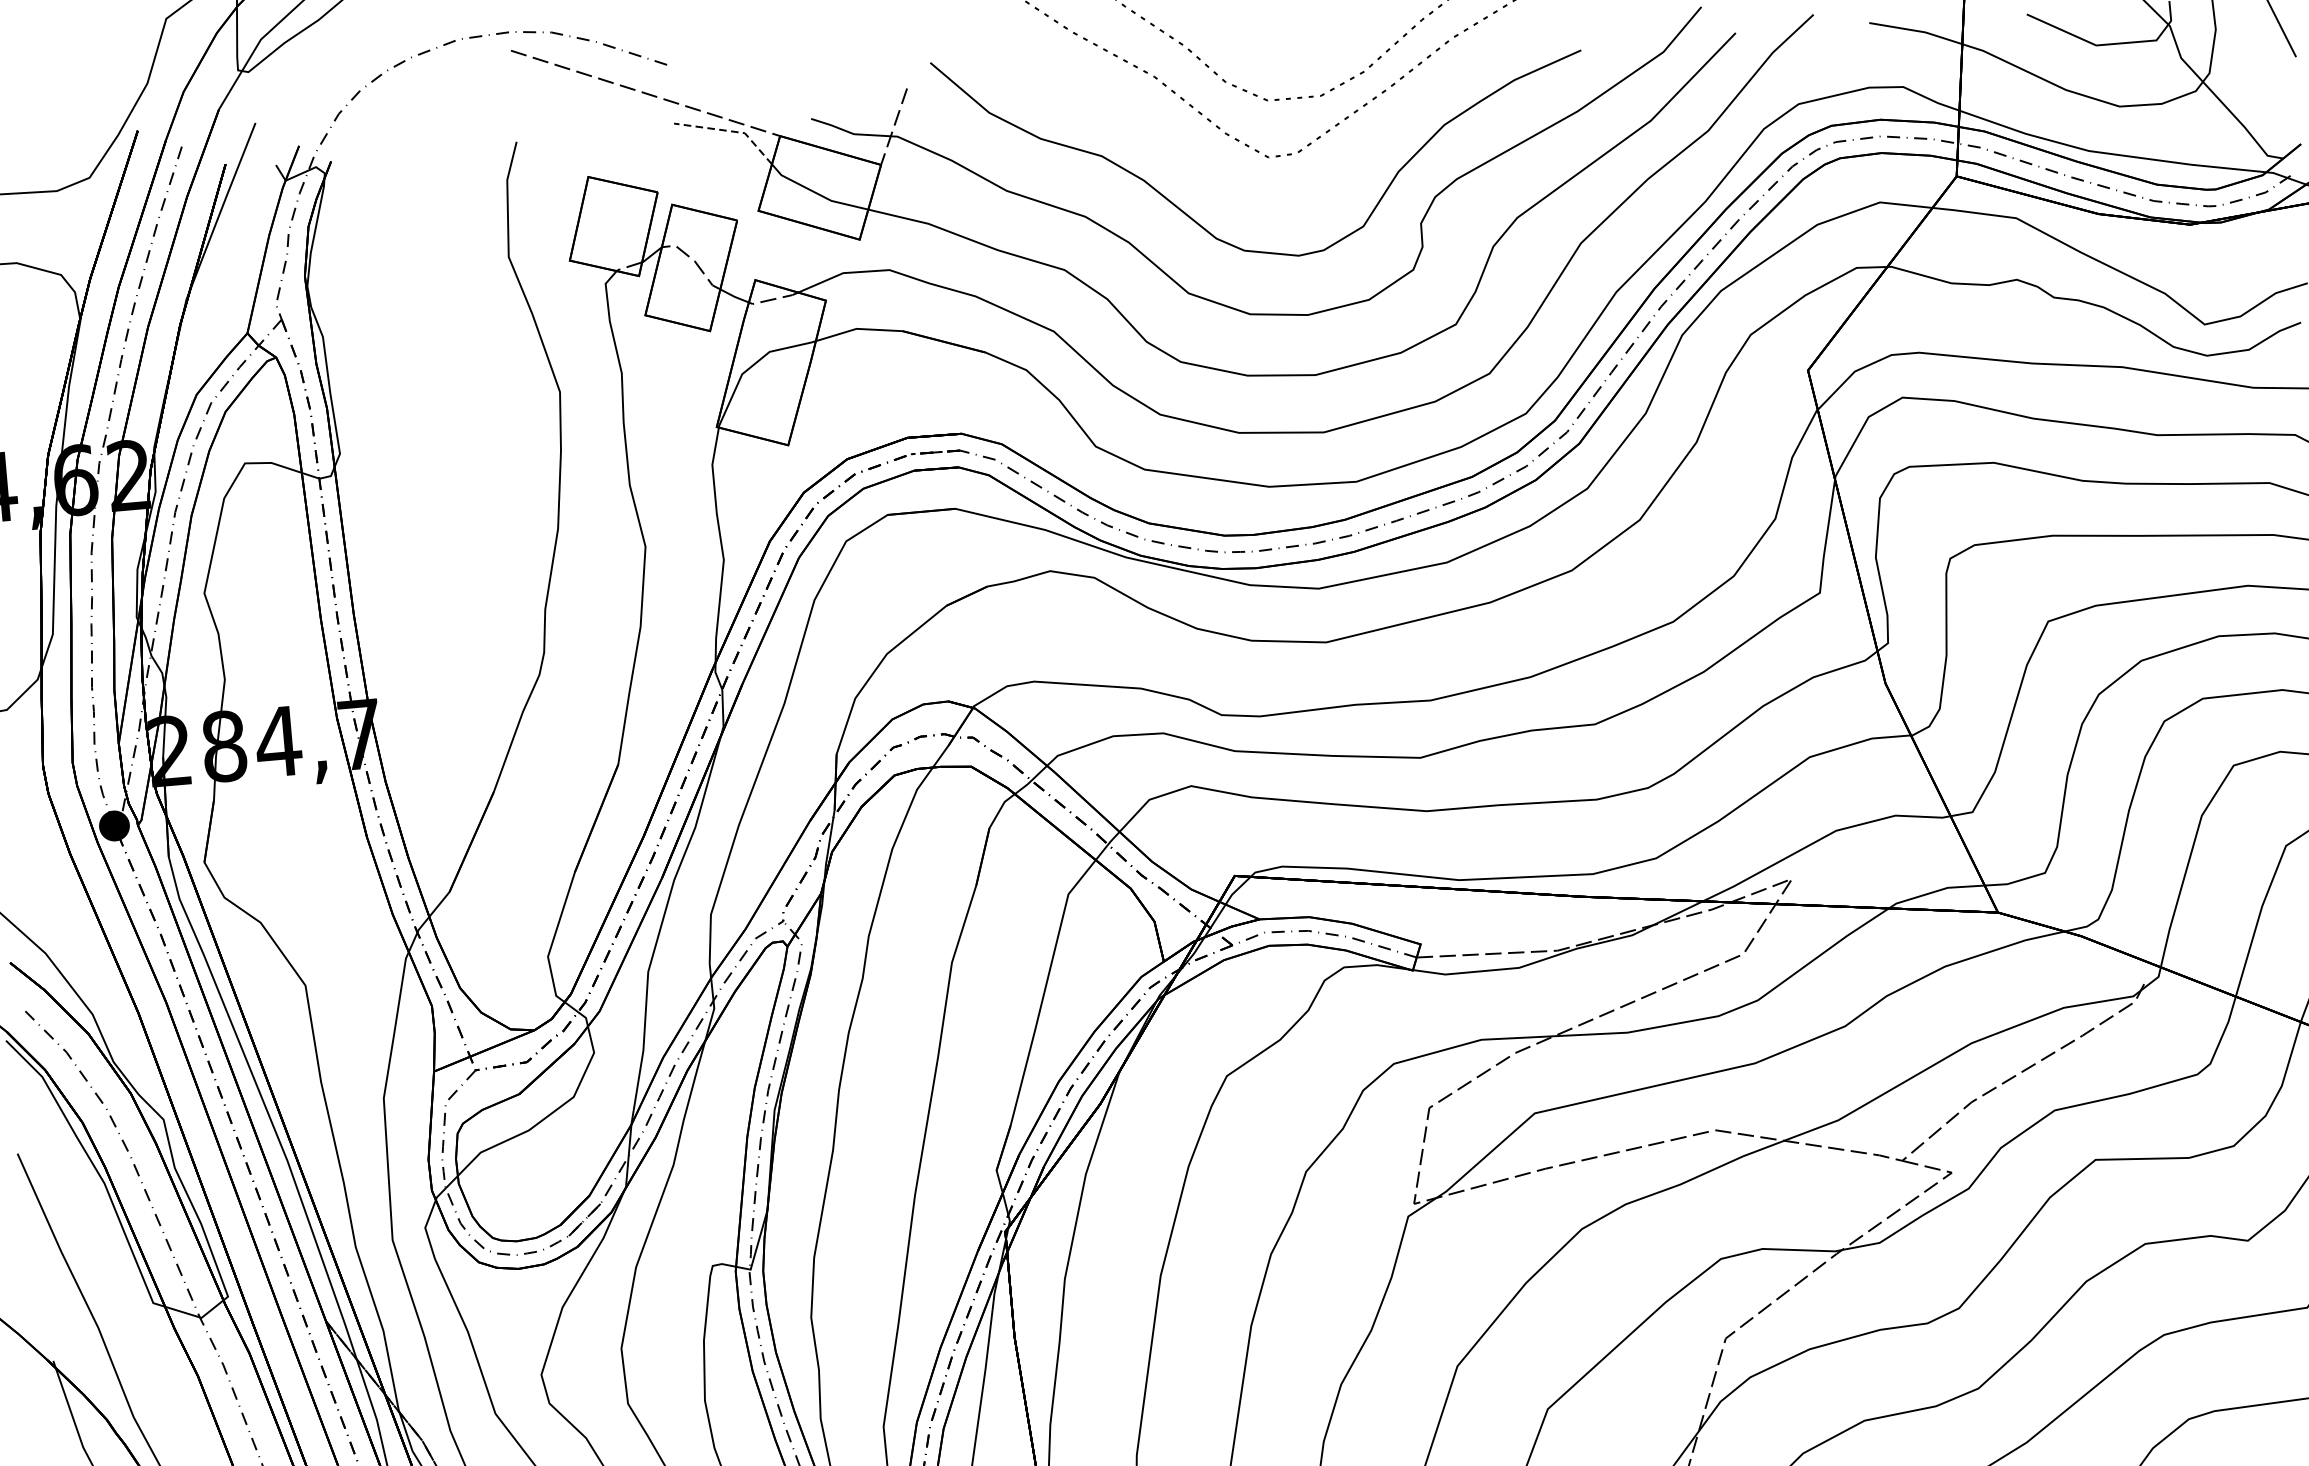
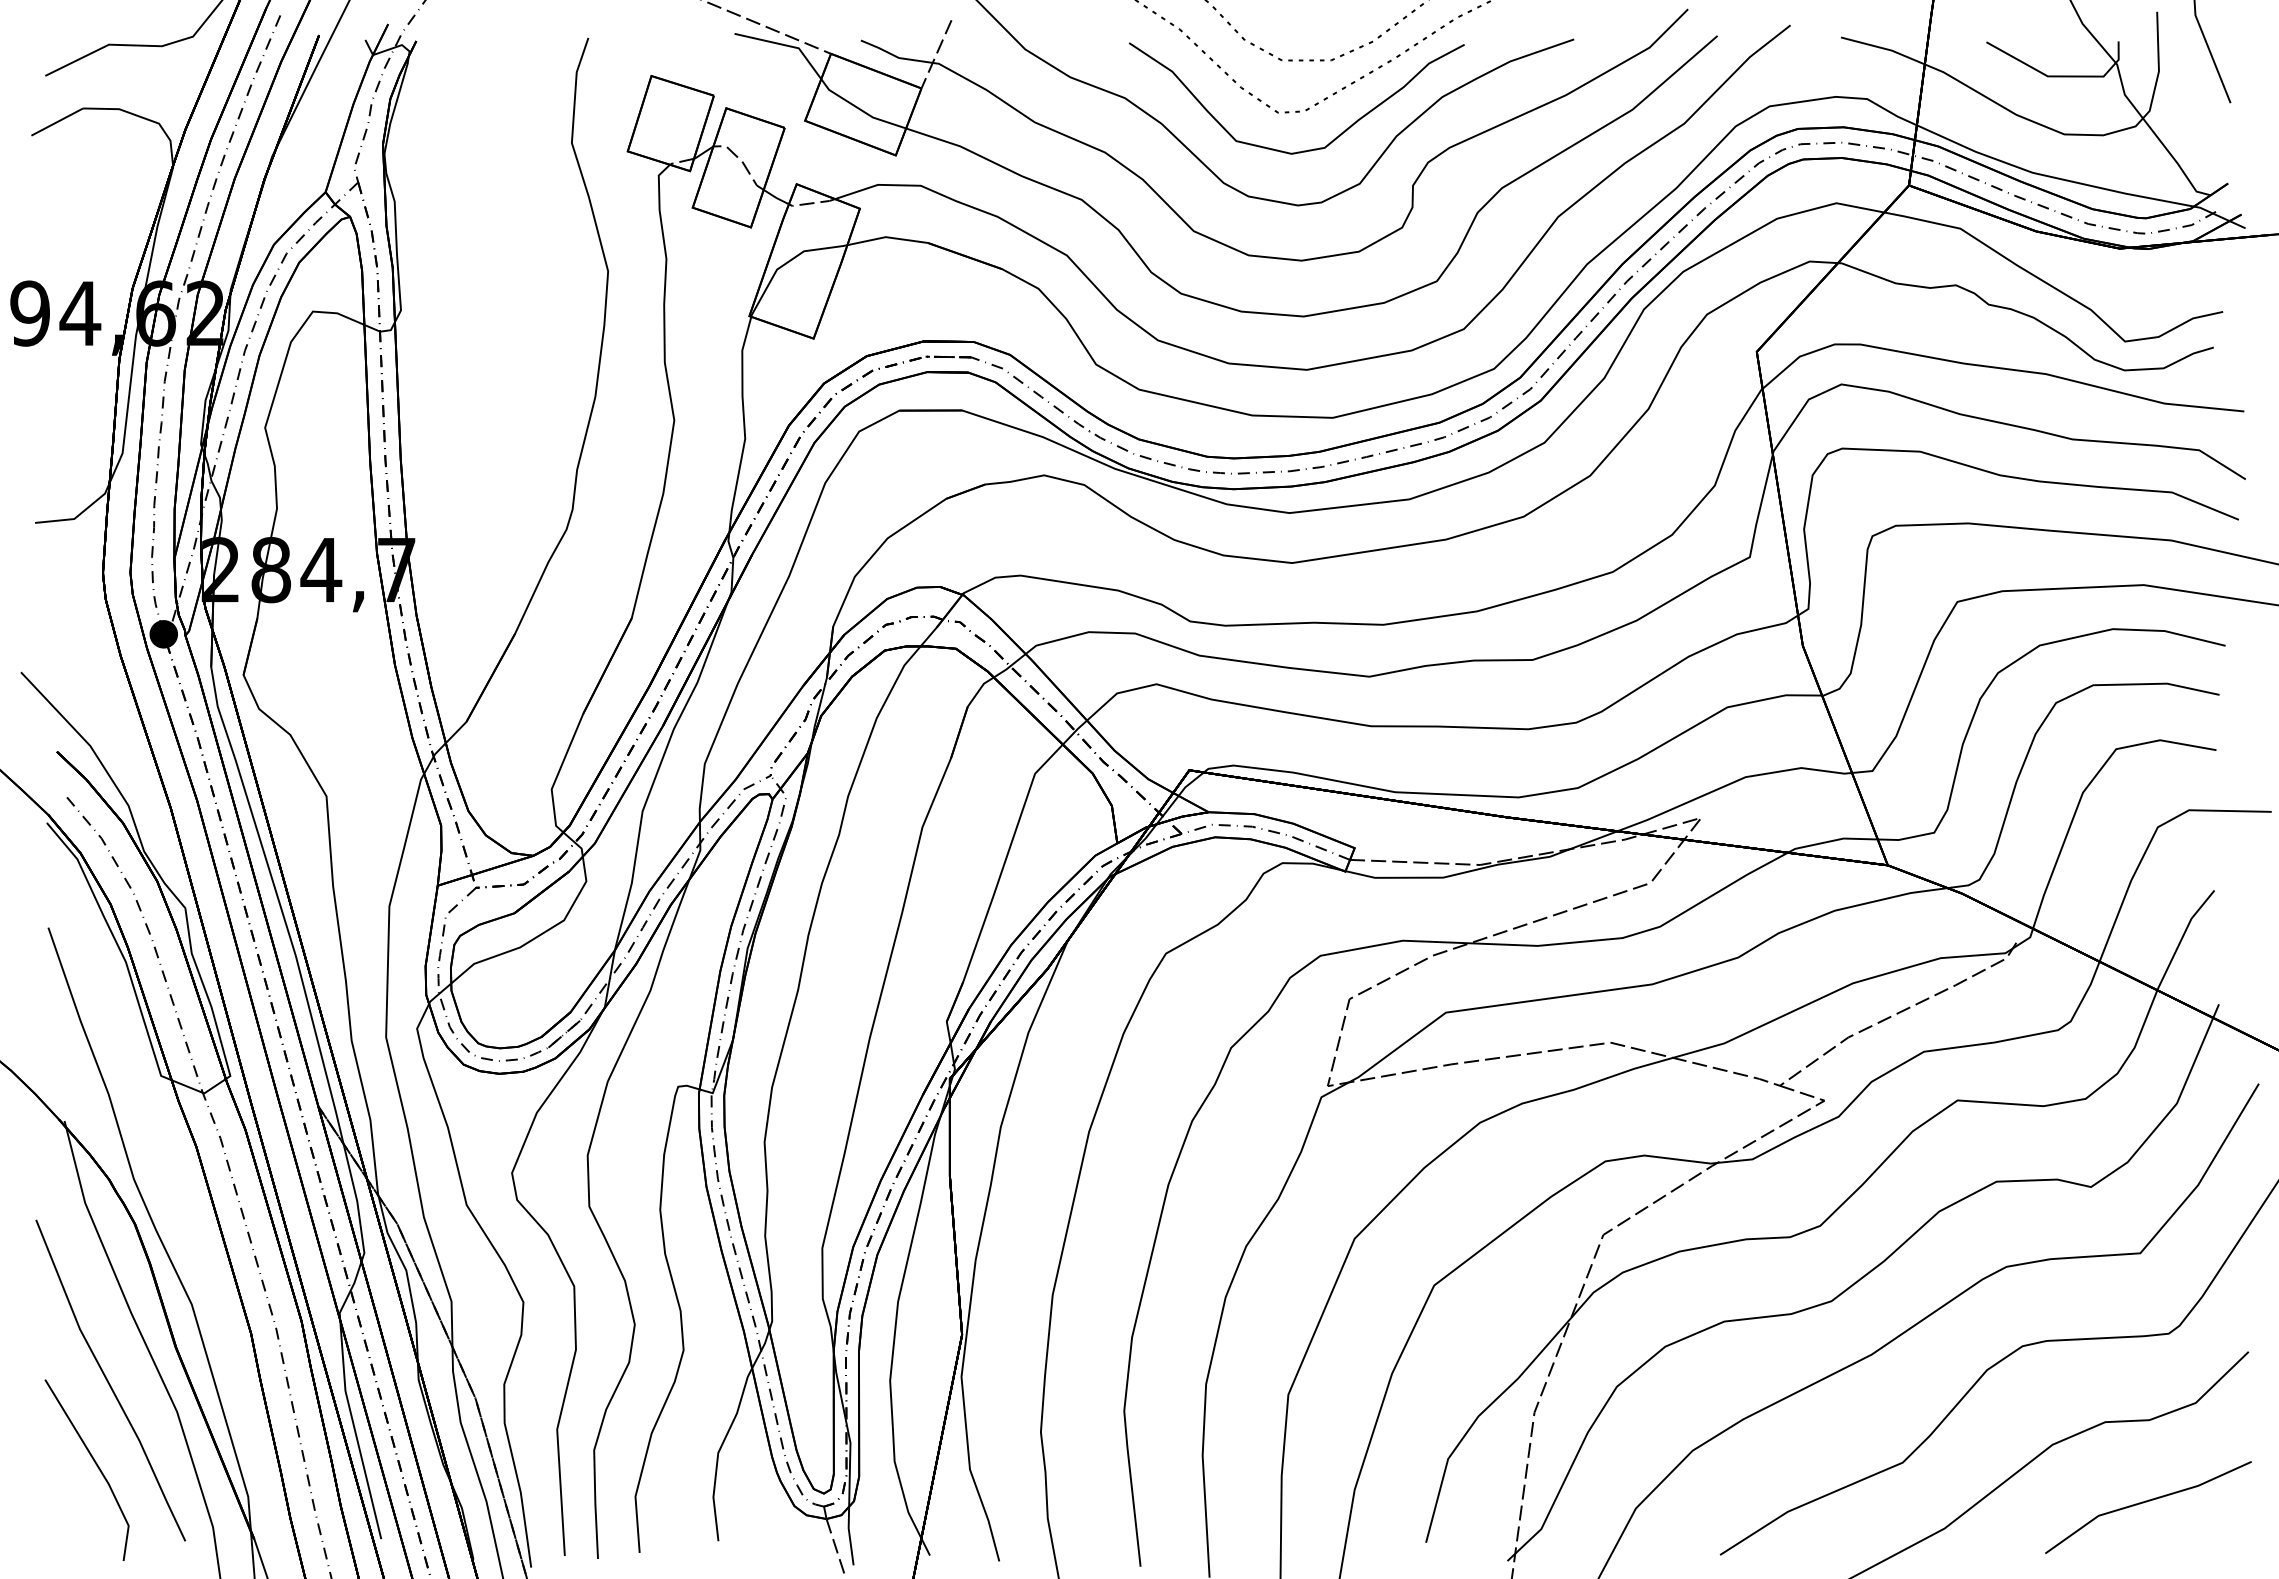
line: (731, 131) -> (786, 45), dashed -> solid
curve: (1304, 194) -> (1308, 149), added

